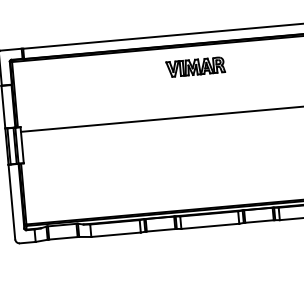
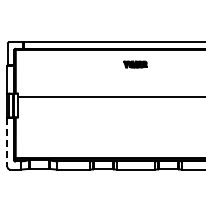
part: (195, 67) -> (135, 64), size x0.6
line: (11, 202) -> (7, 142), solid -> dashed

